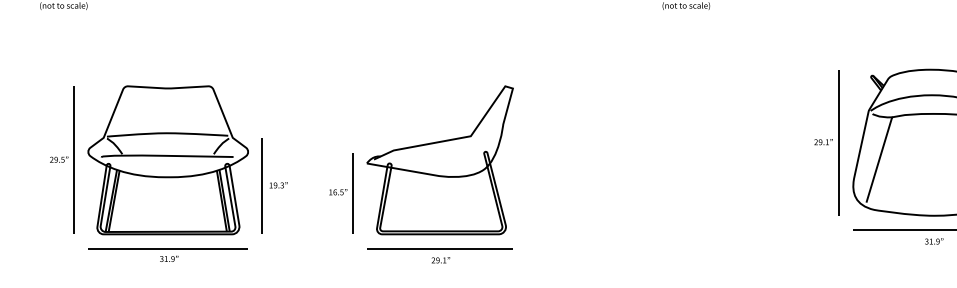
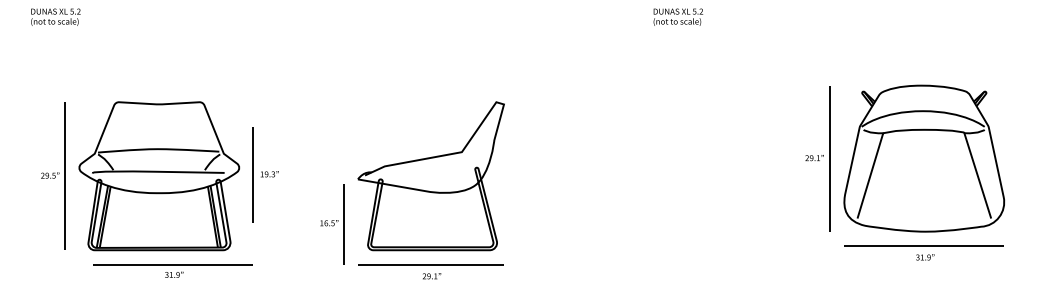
part: (274, 185) -> (265, 174), moved
part: (341, 193) -> (332, 224), moved
part: (167, 254) -> (172, 270), moved

